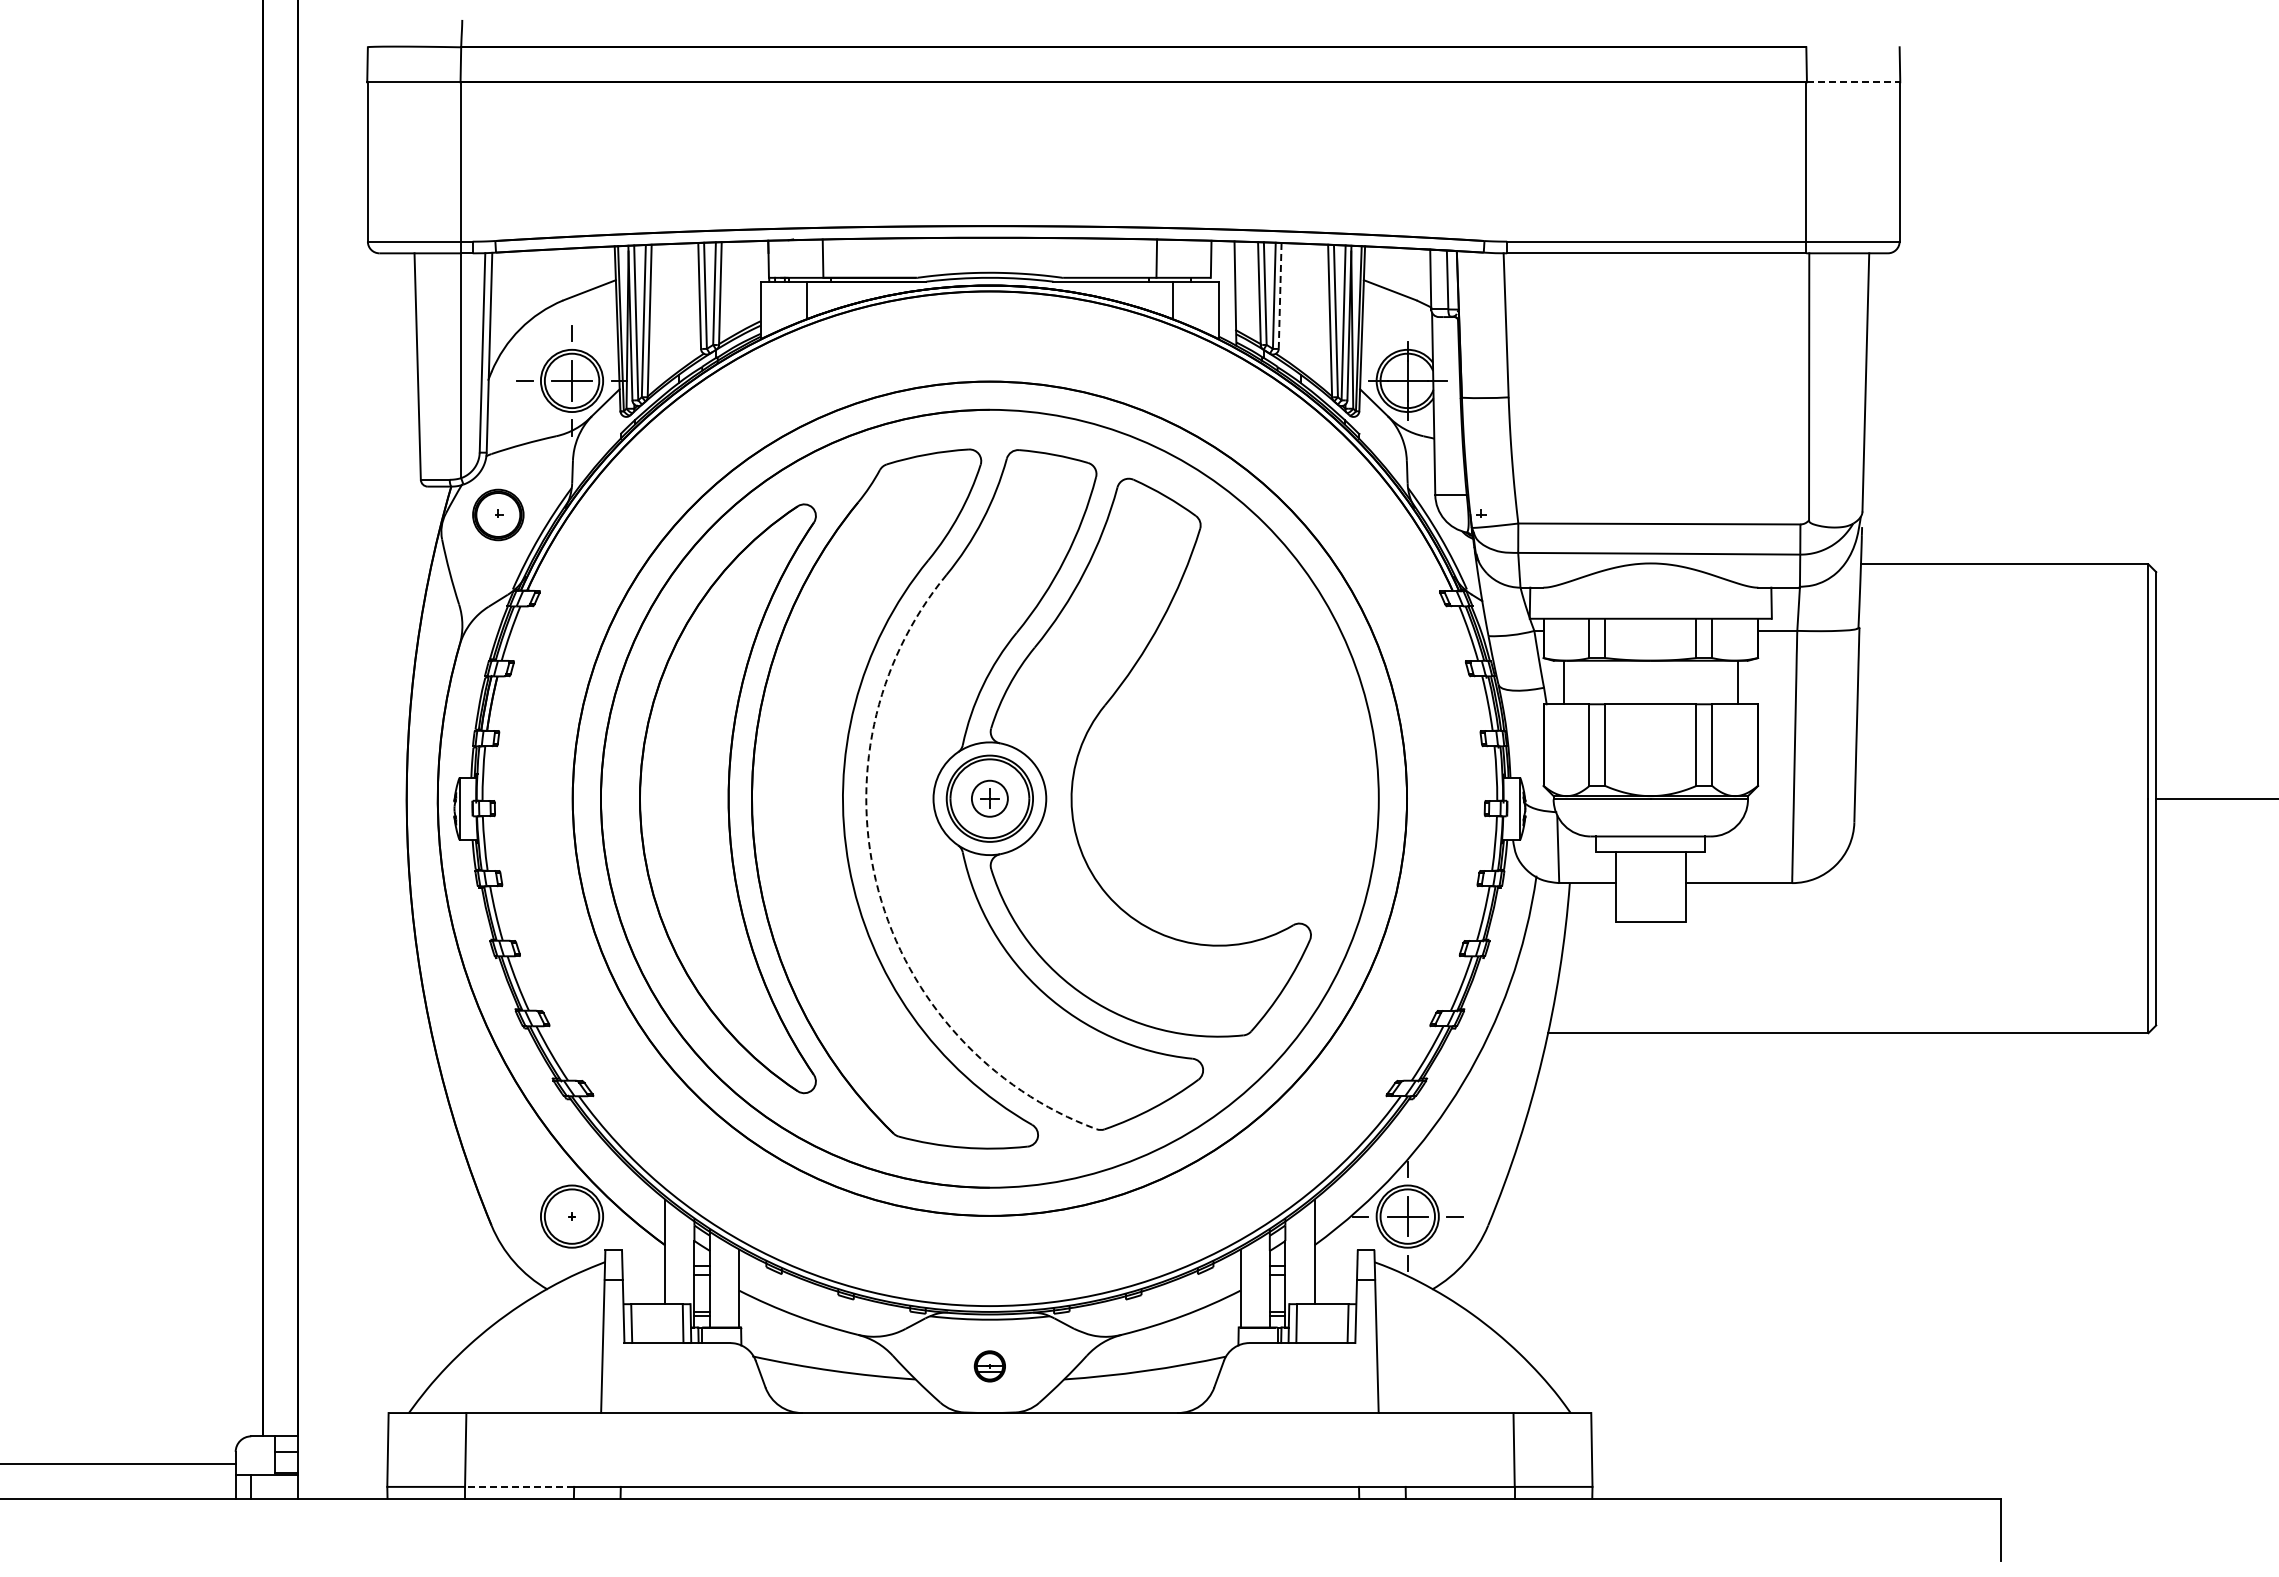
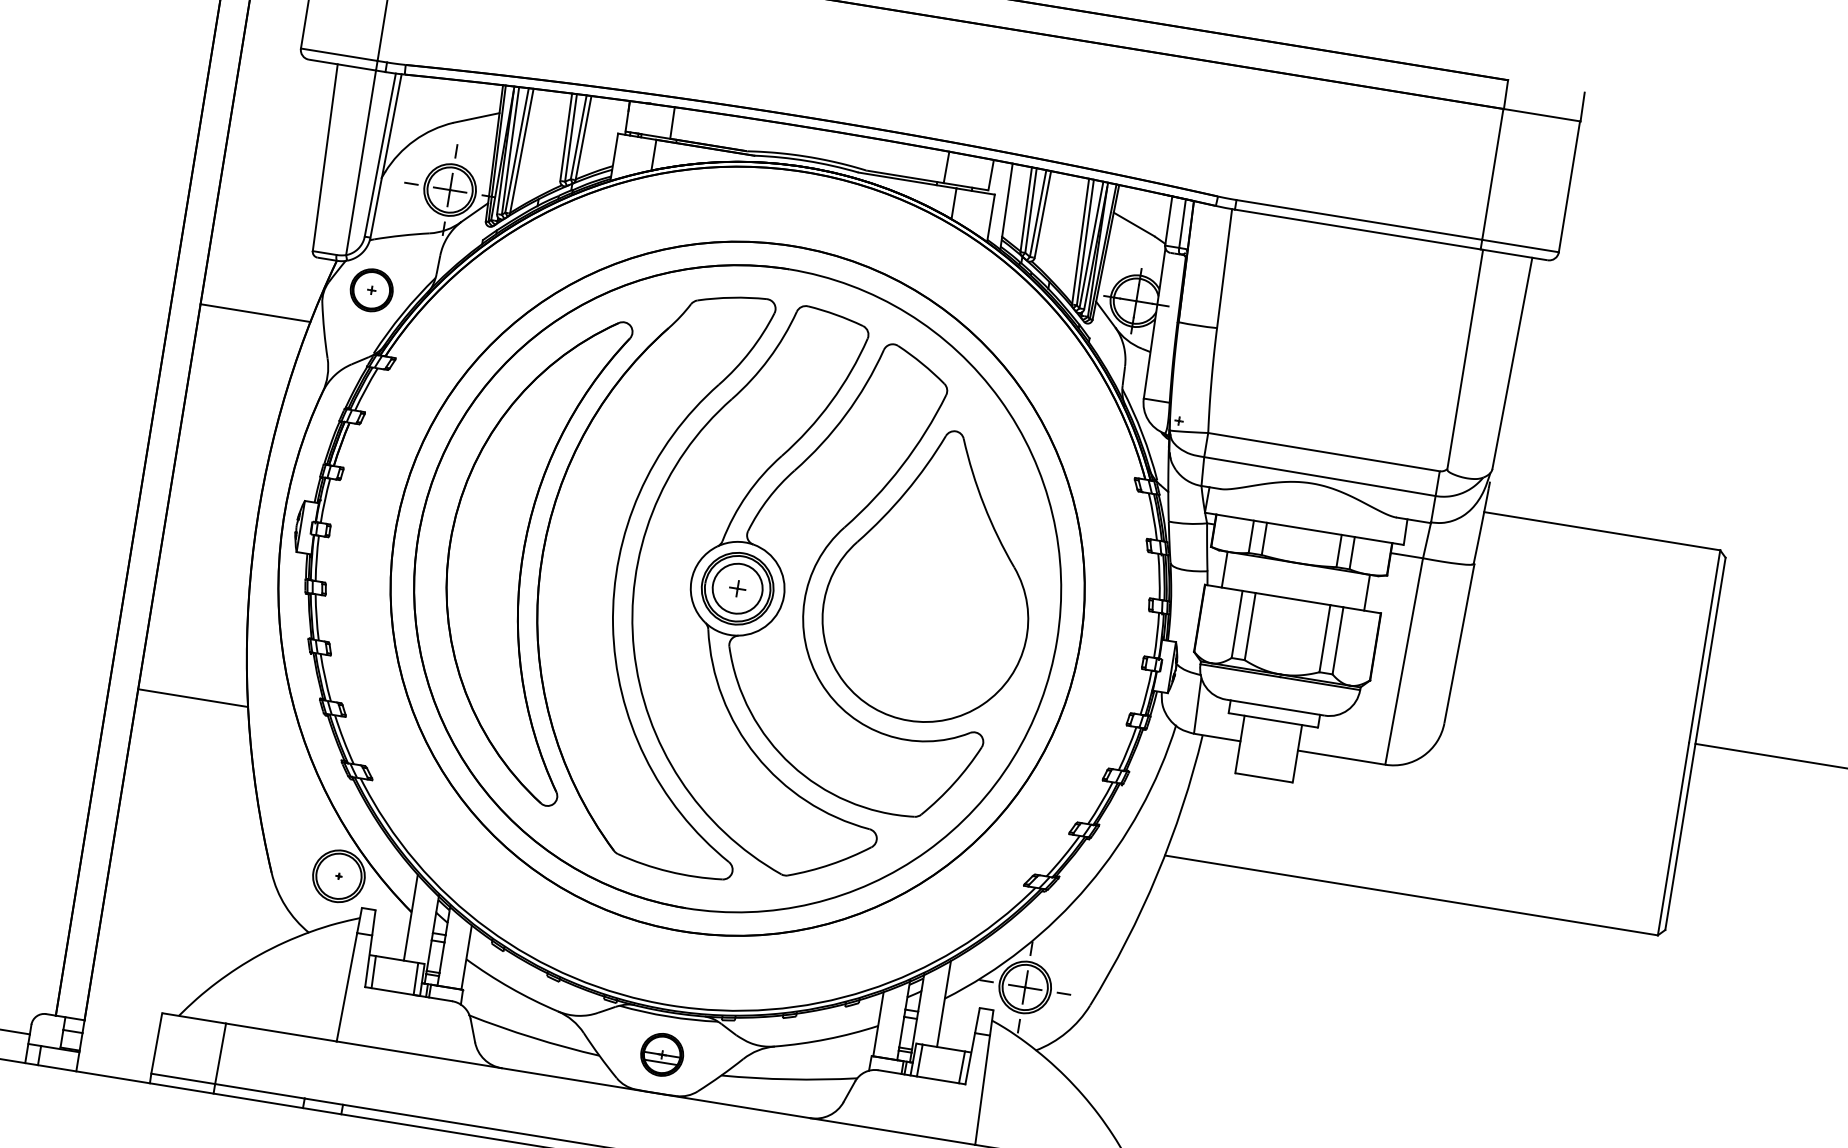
line: (1853, 82) -> (1542, 115), dashed -> solid
line: (1280, 295) -> (1043, 214), dashed -> solid
line: (364, 564) -> (255, 313), added
part: (1218, 746) -> (932, 576), added
circle: (989, 798) -> (737, 588), size x1.67
arc: (878, 890) -> (633, 649), dashed -> solid
line: (364, 1033) -> (192, 698), added
part: (989, 1366) -> (661, 1054), size x1.67
line: (519, 1486) -> (259, 1090), dashed -> solid

